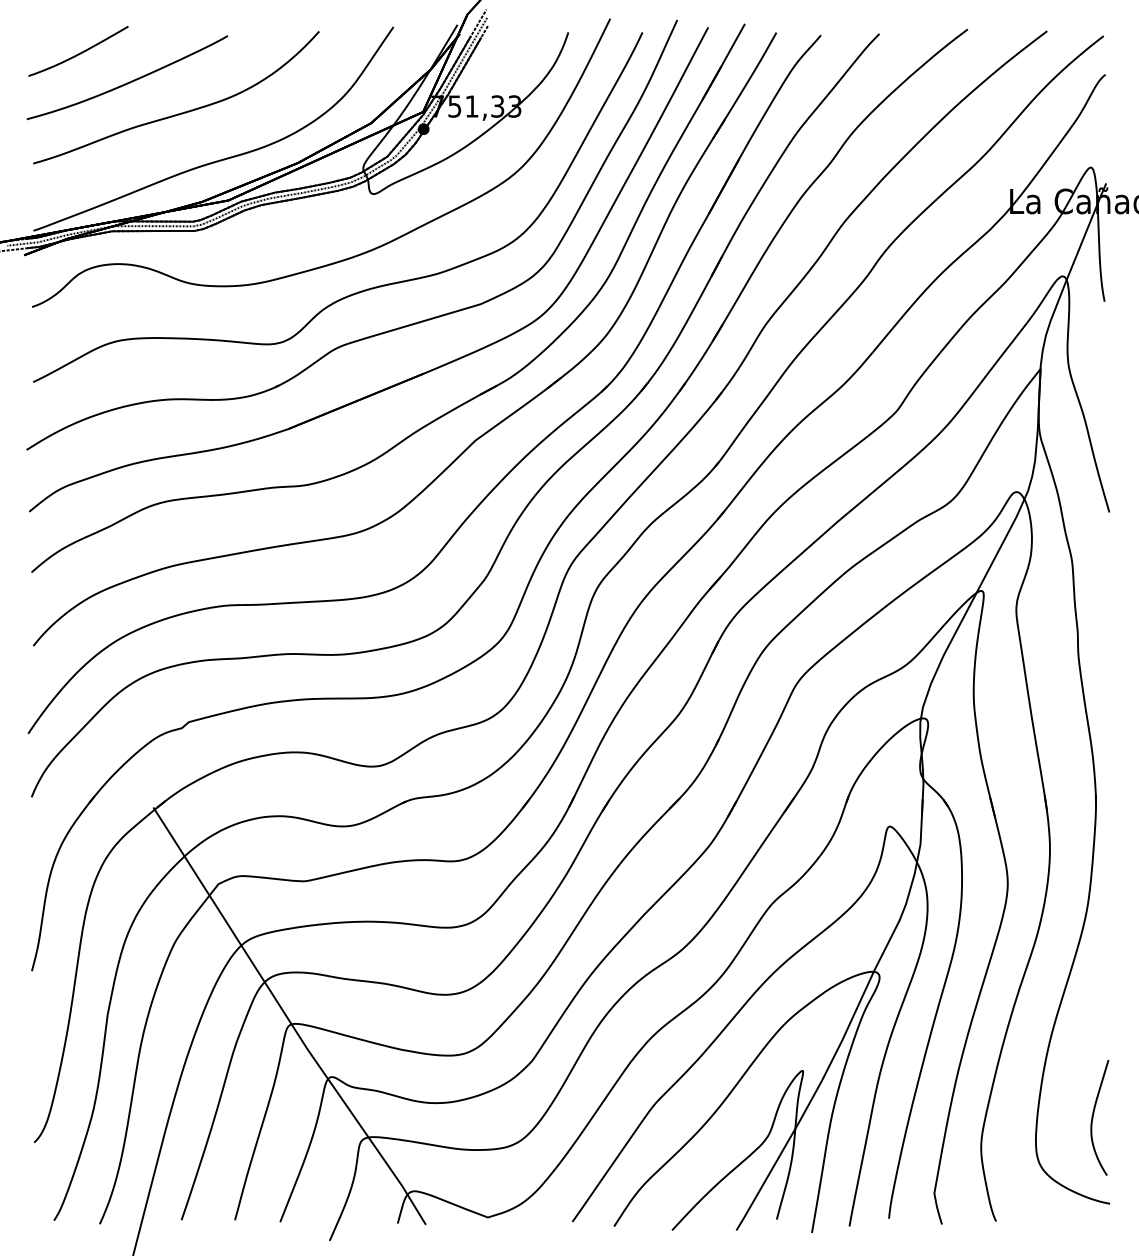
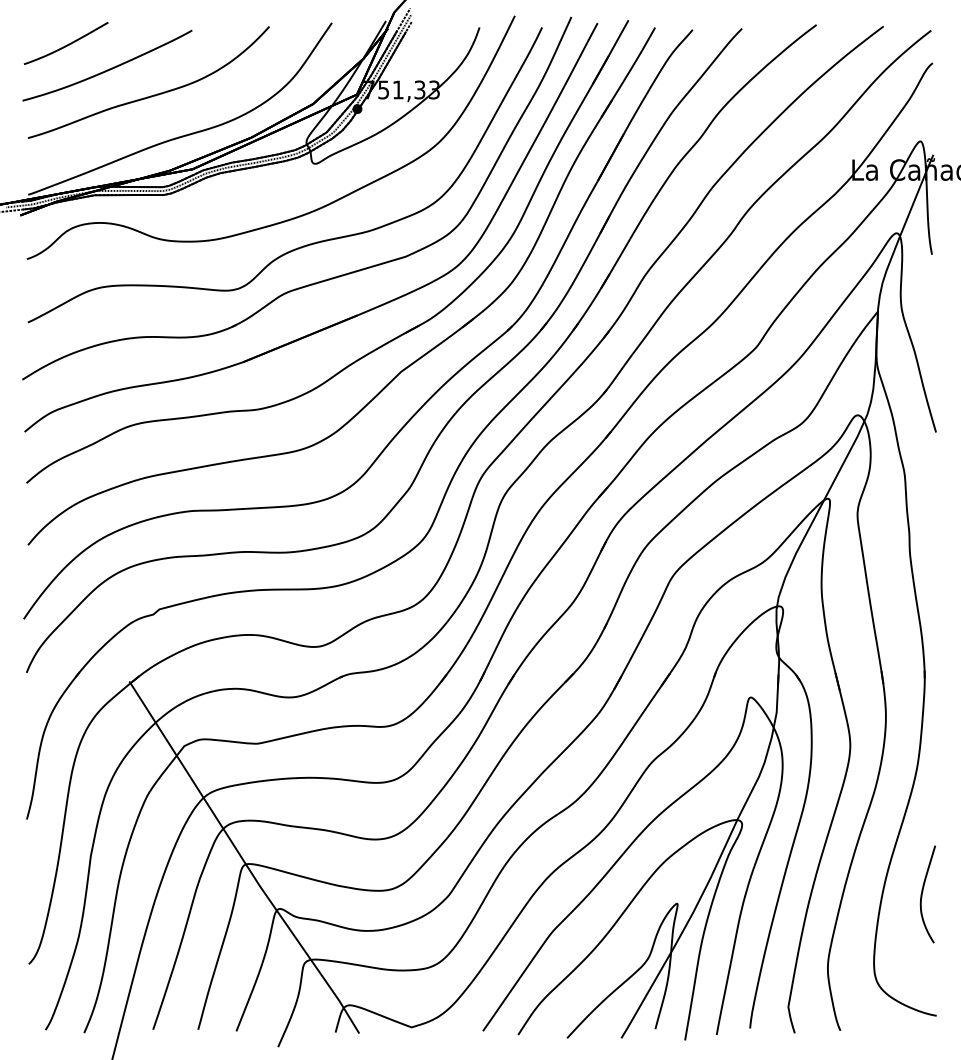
curve: (1093, 1117) -> (922, 894), moved

